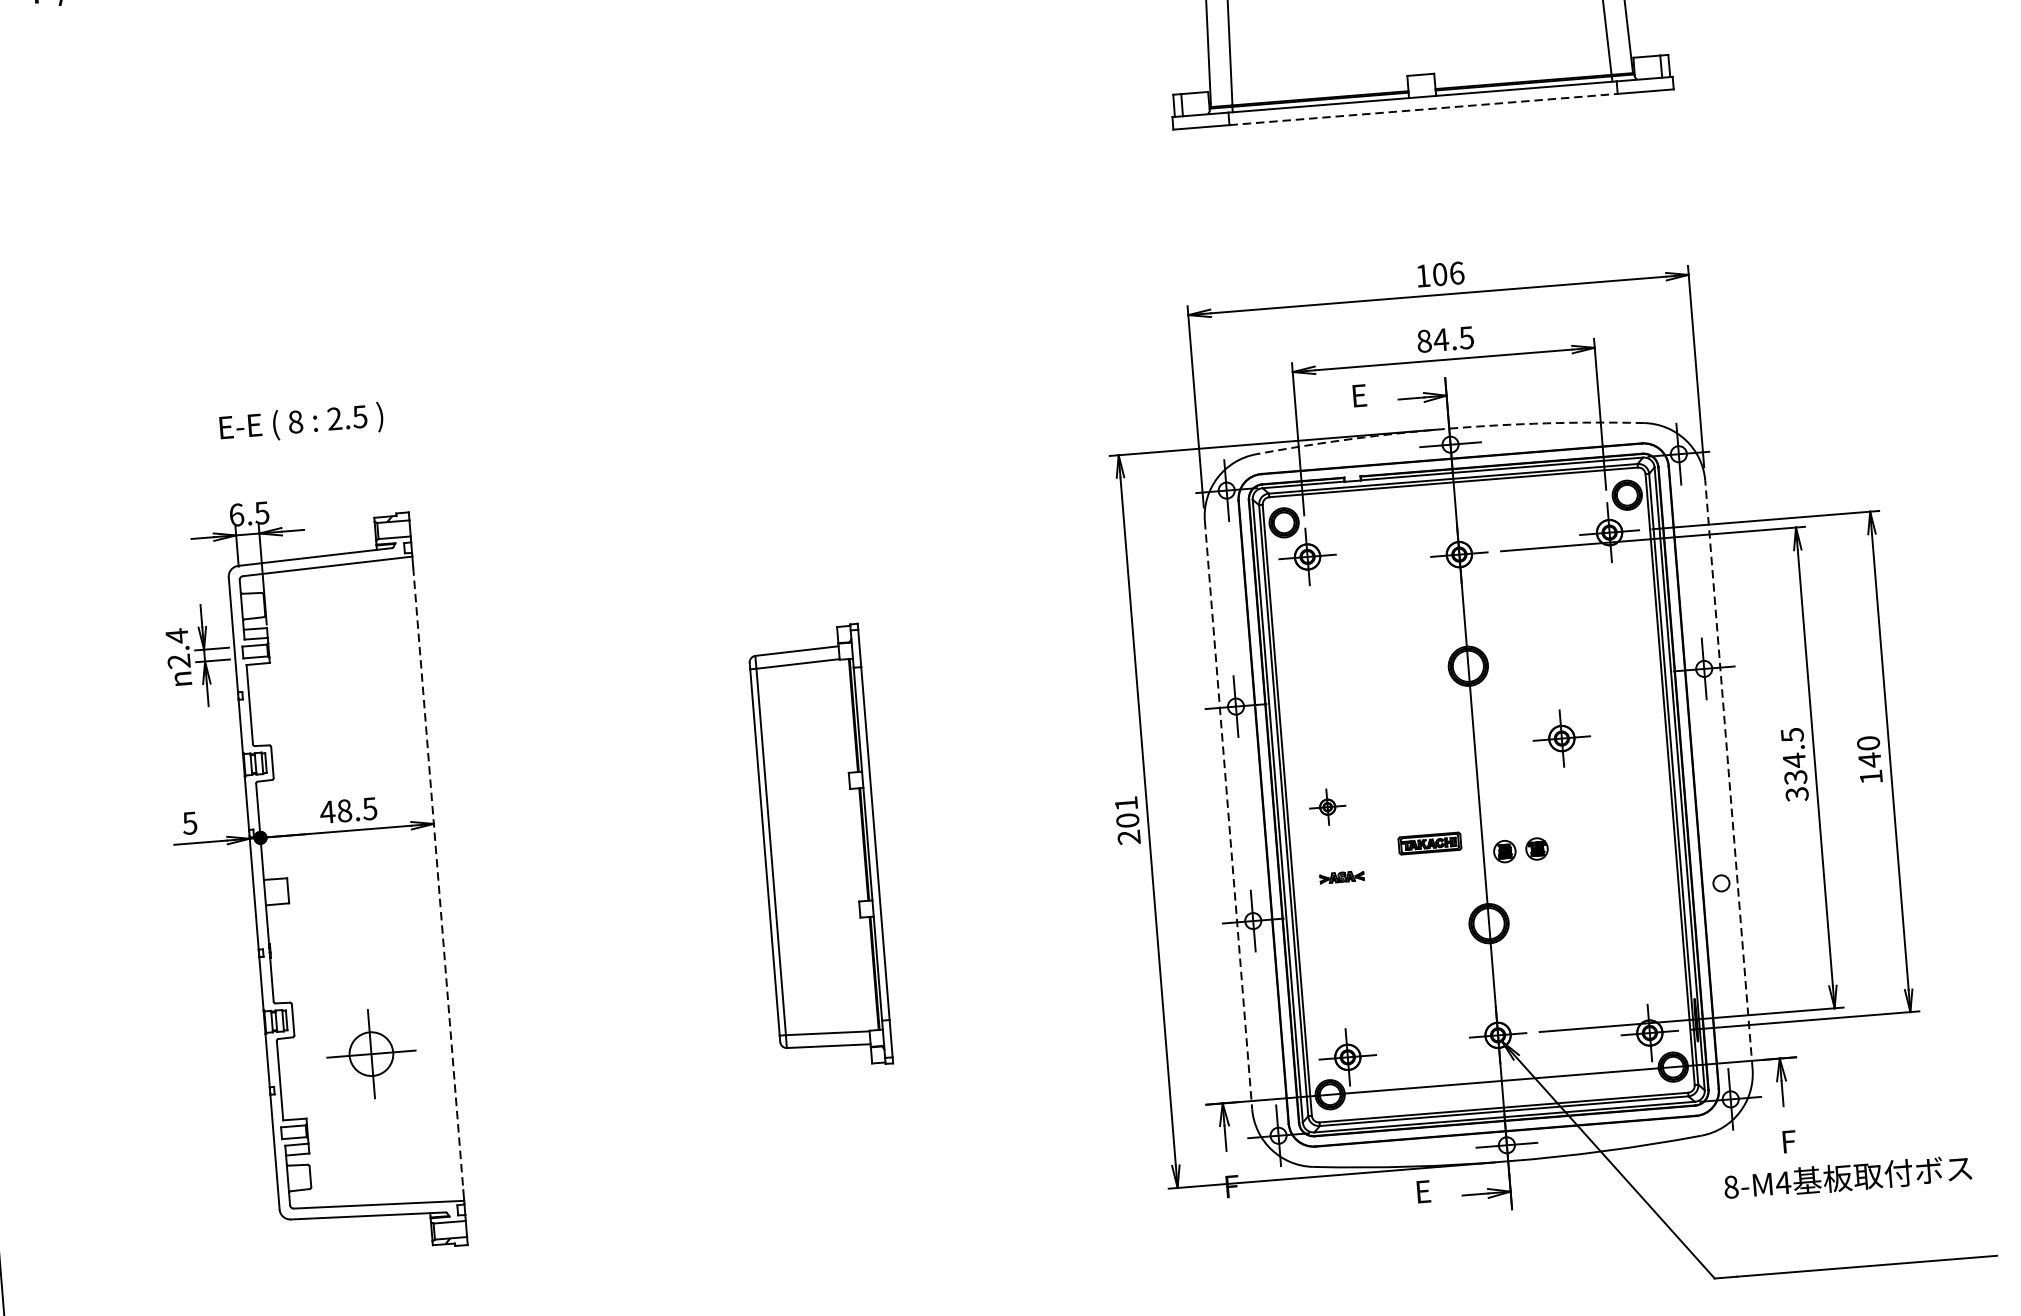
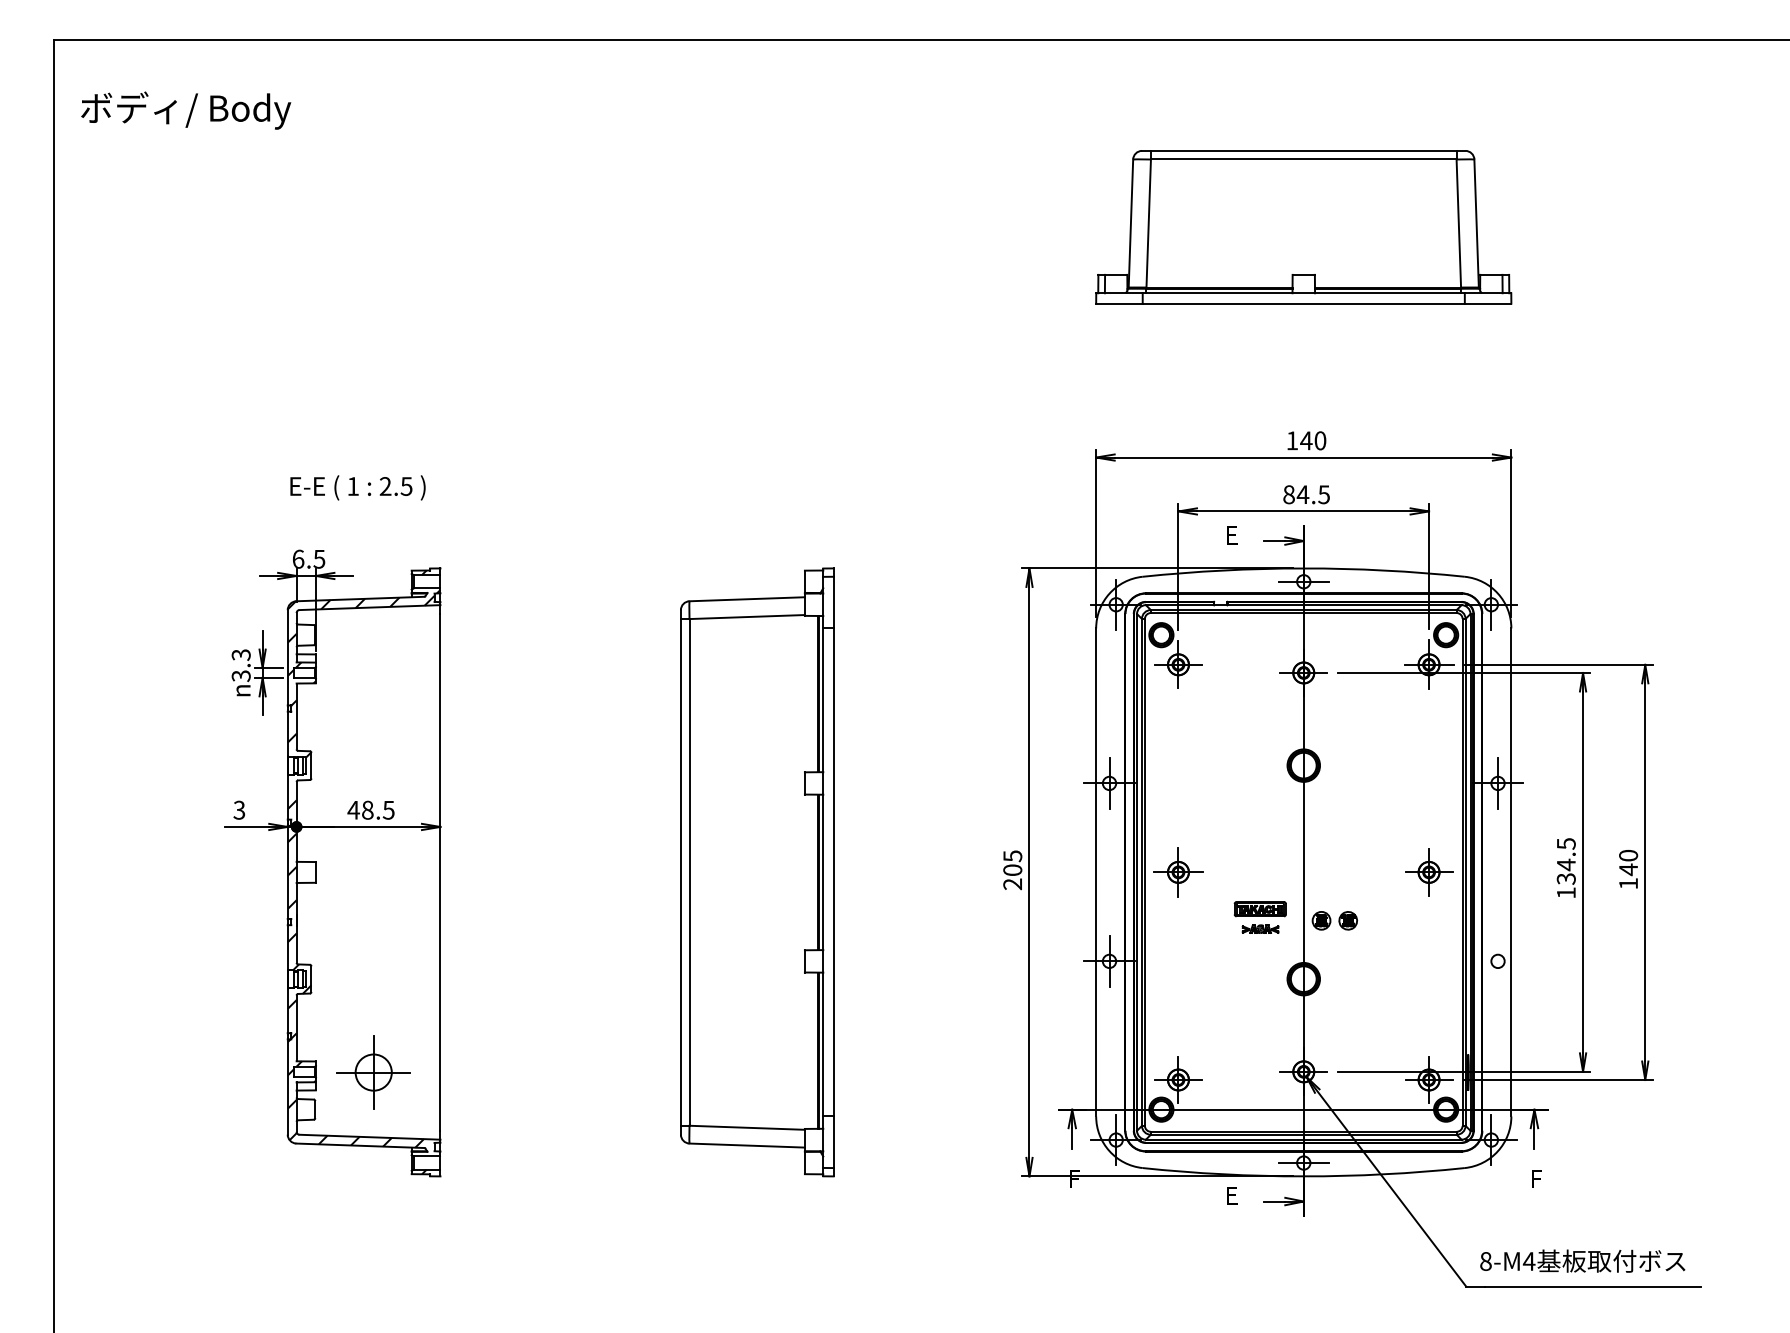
line: (1424, 109) -> (1304, 303), dashed -> solid
text: (1448, 273) -> (1313, 440), 106 -> 140
text: (296, 422) -> (353, 486), 8 -> 1
arc: (1448, 428) -> (1303, 568), dashed -> solid
text: (177, 648) -> (240, 665), 2.4 -> 3.3
part: (1562, 738) -> (1429, 872), moved
line: (1728, 773) -> (1511, 871), dashed -> solid
text: (1796, 793) -> (1565, 892), 334.5 -> 134.5
text: (1126, 804) -> (1012, 856), 201 -> 205
part: (1327, 807) -> (1178, 872), size x1.67
line: (1228, 815) -> (1096, 872), dashed -> solid
text: (189, 822) -> (239, 809), 5 -> 3
part: (820, 848) -> (757, 872), size x1.67
part: (1341, 876) -> (1260, 928), moved
line: (438, 878) -> (440, 872), dashed -> solid
hatch: (345, 886) -> (363, 872), added
part: (371, 1054) -> (373, 1072), moved
text: (1847, 1176) -> (1582, 1260), moved

